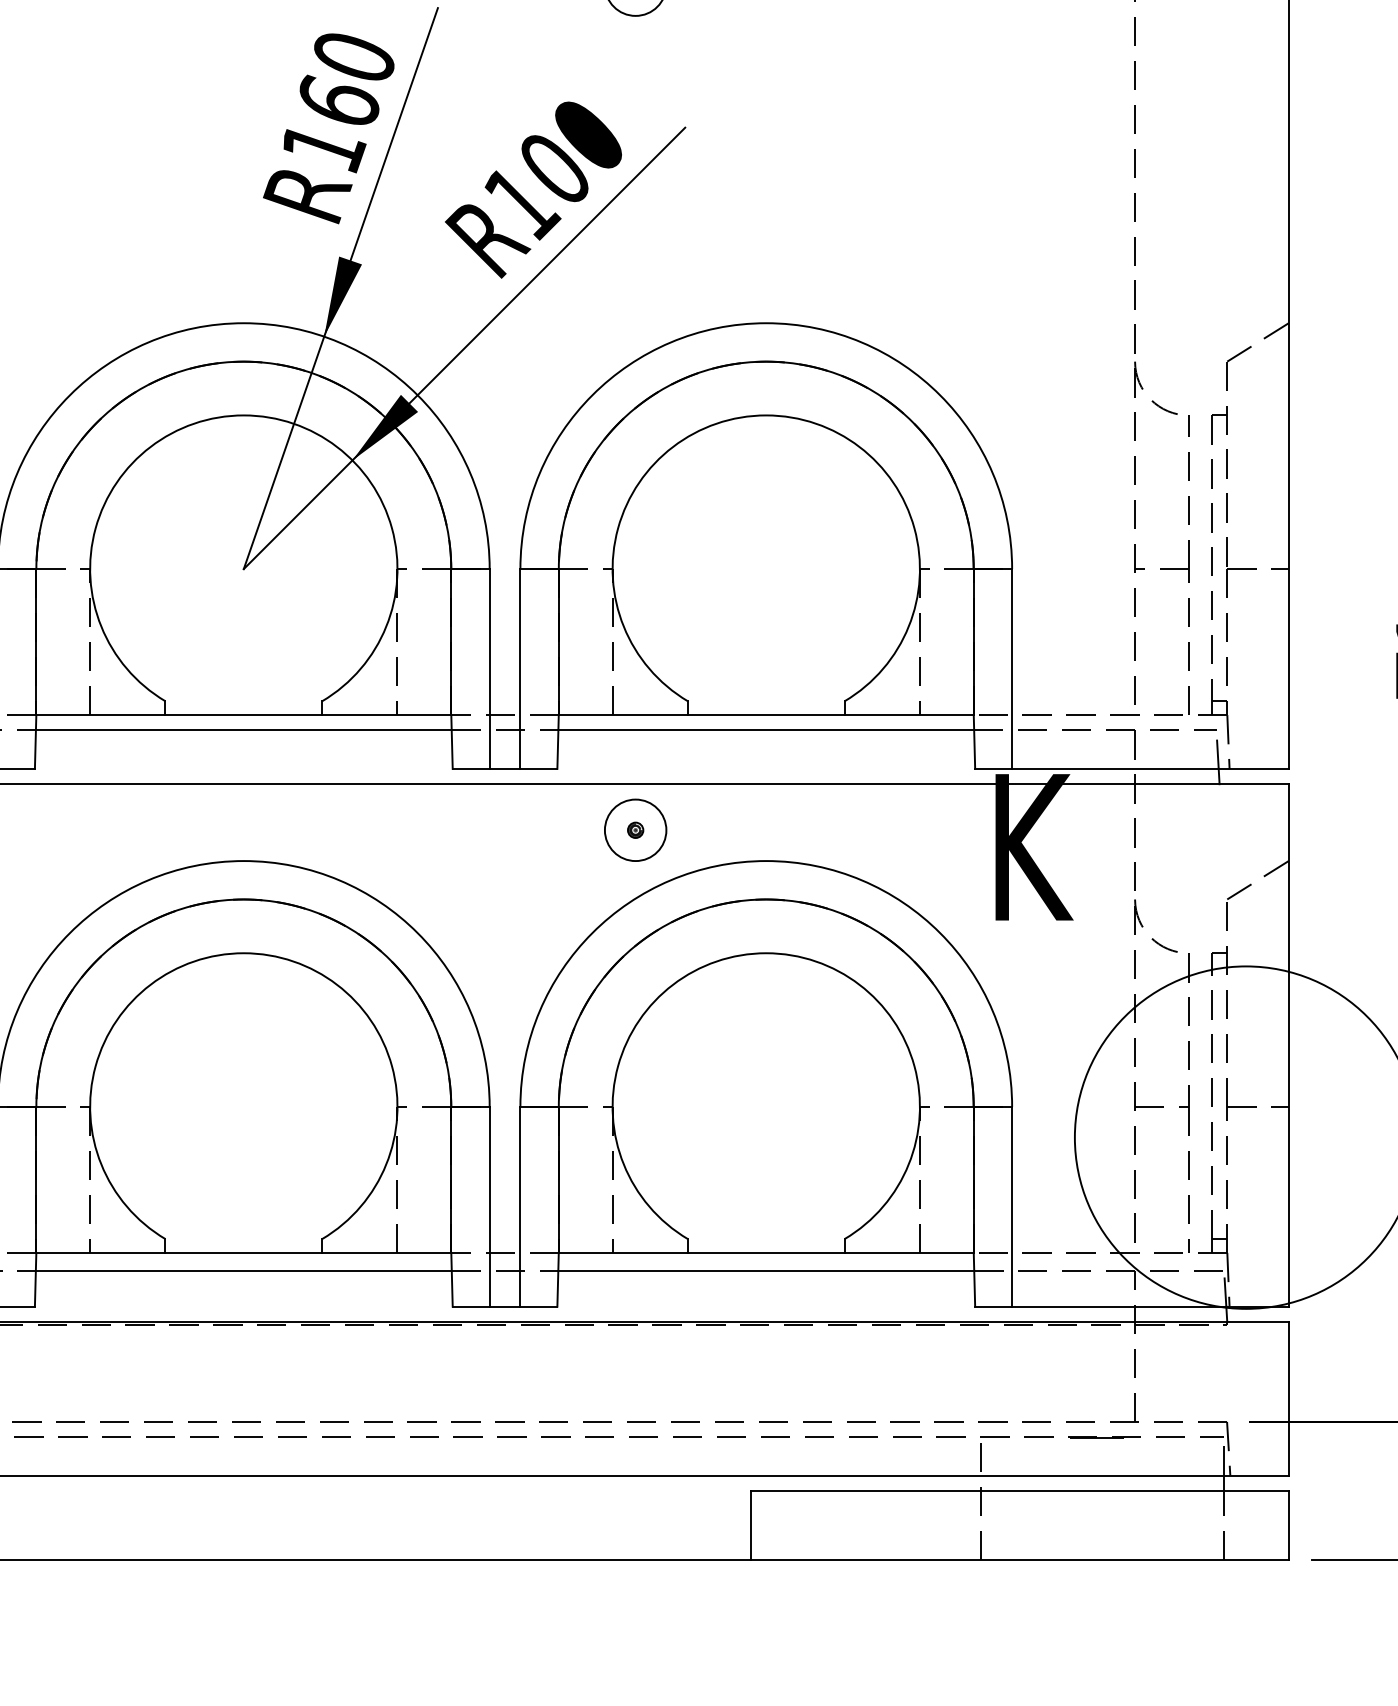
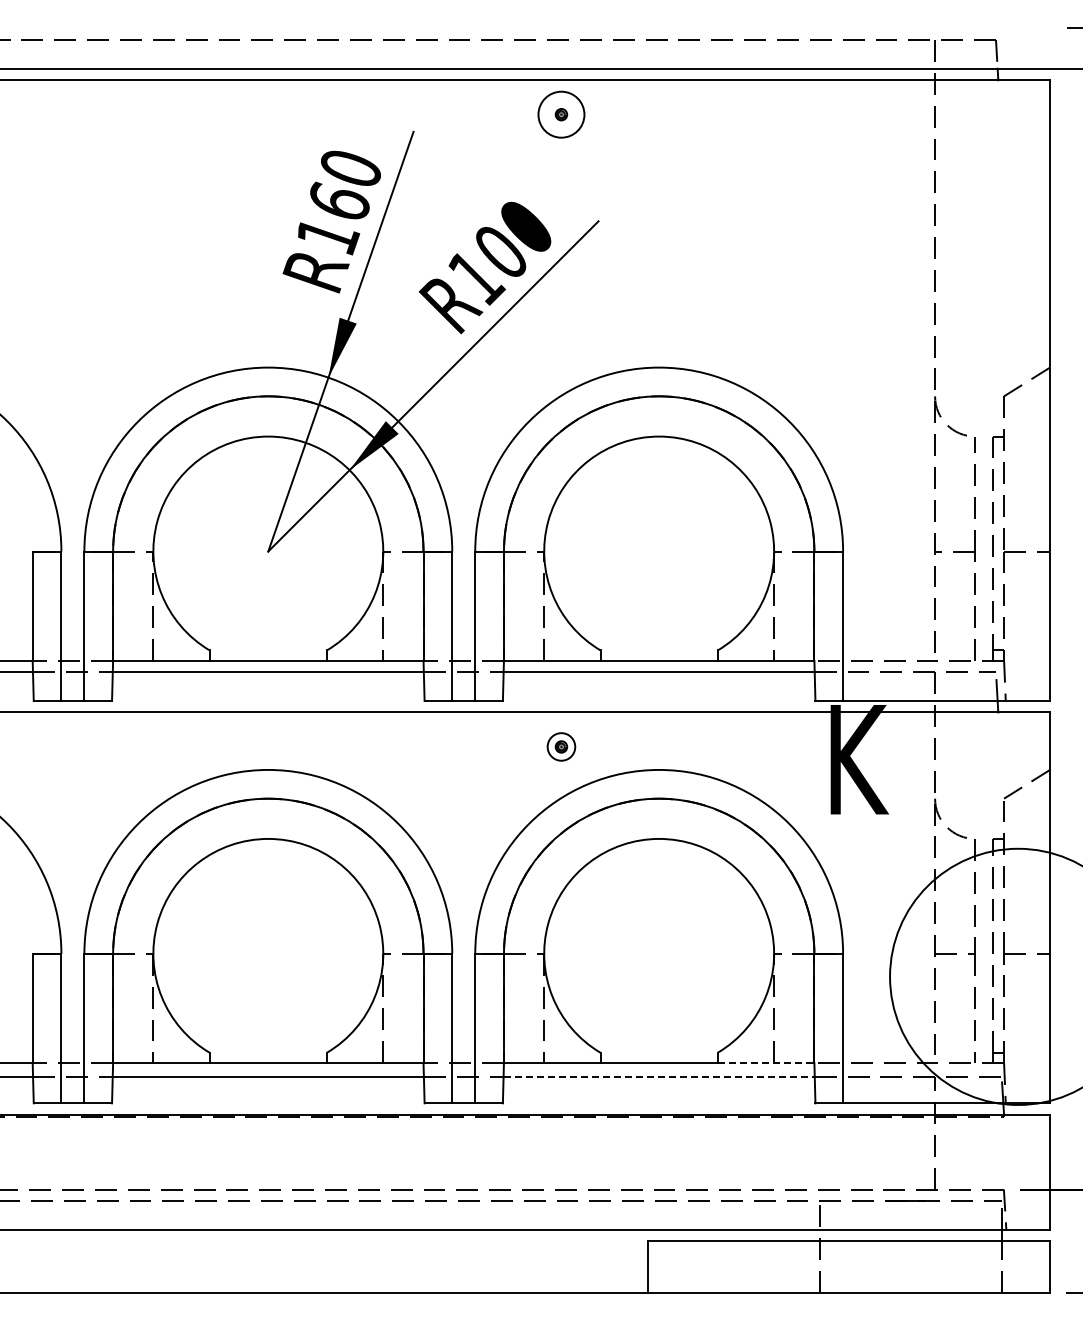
circle: (635, 829) -> (561, 746), size x0.6
line: (909, 1253) -> (766, 1063), solid -> dashed
line: (766, 1270) -> (659, 1076), solid -> dashed

